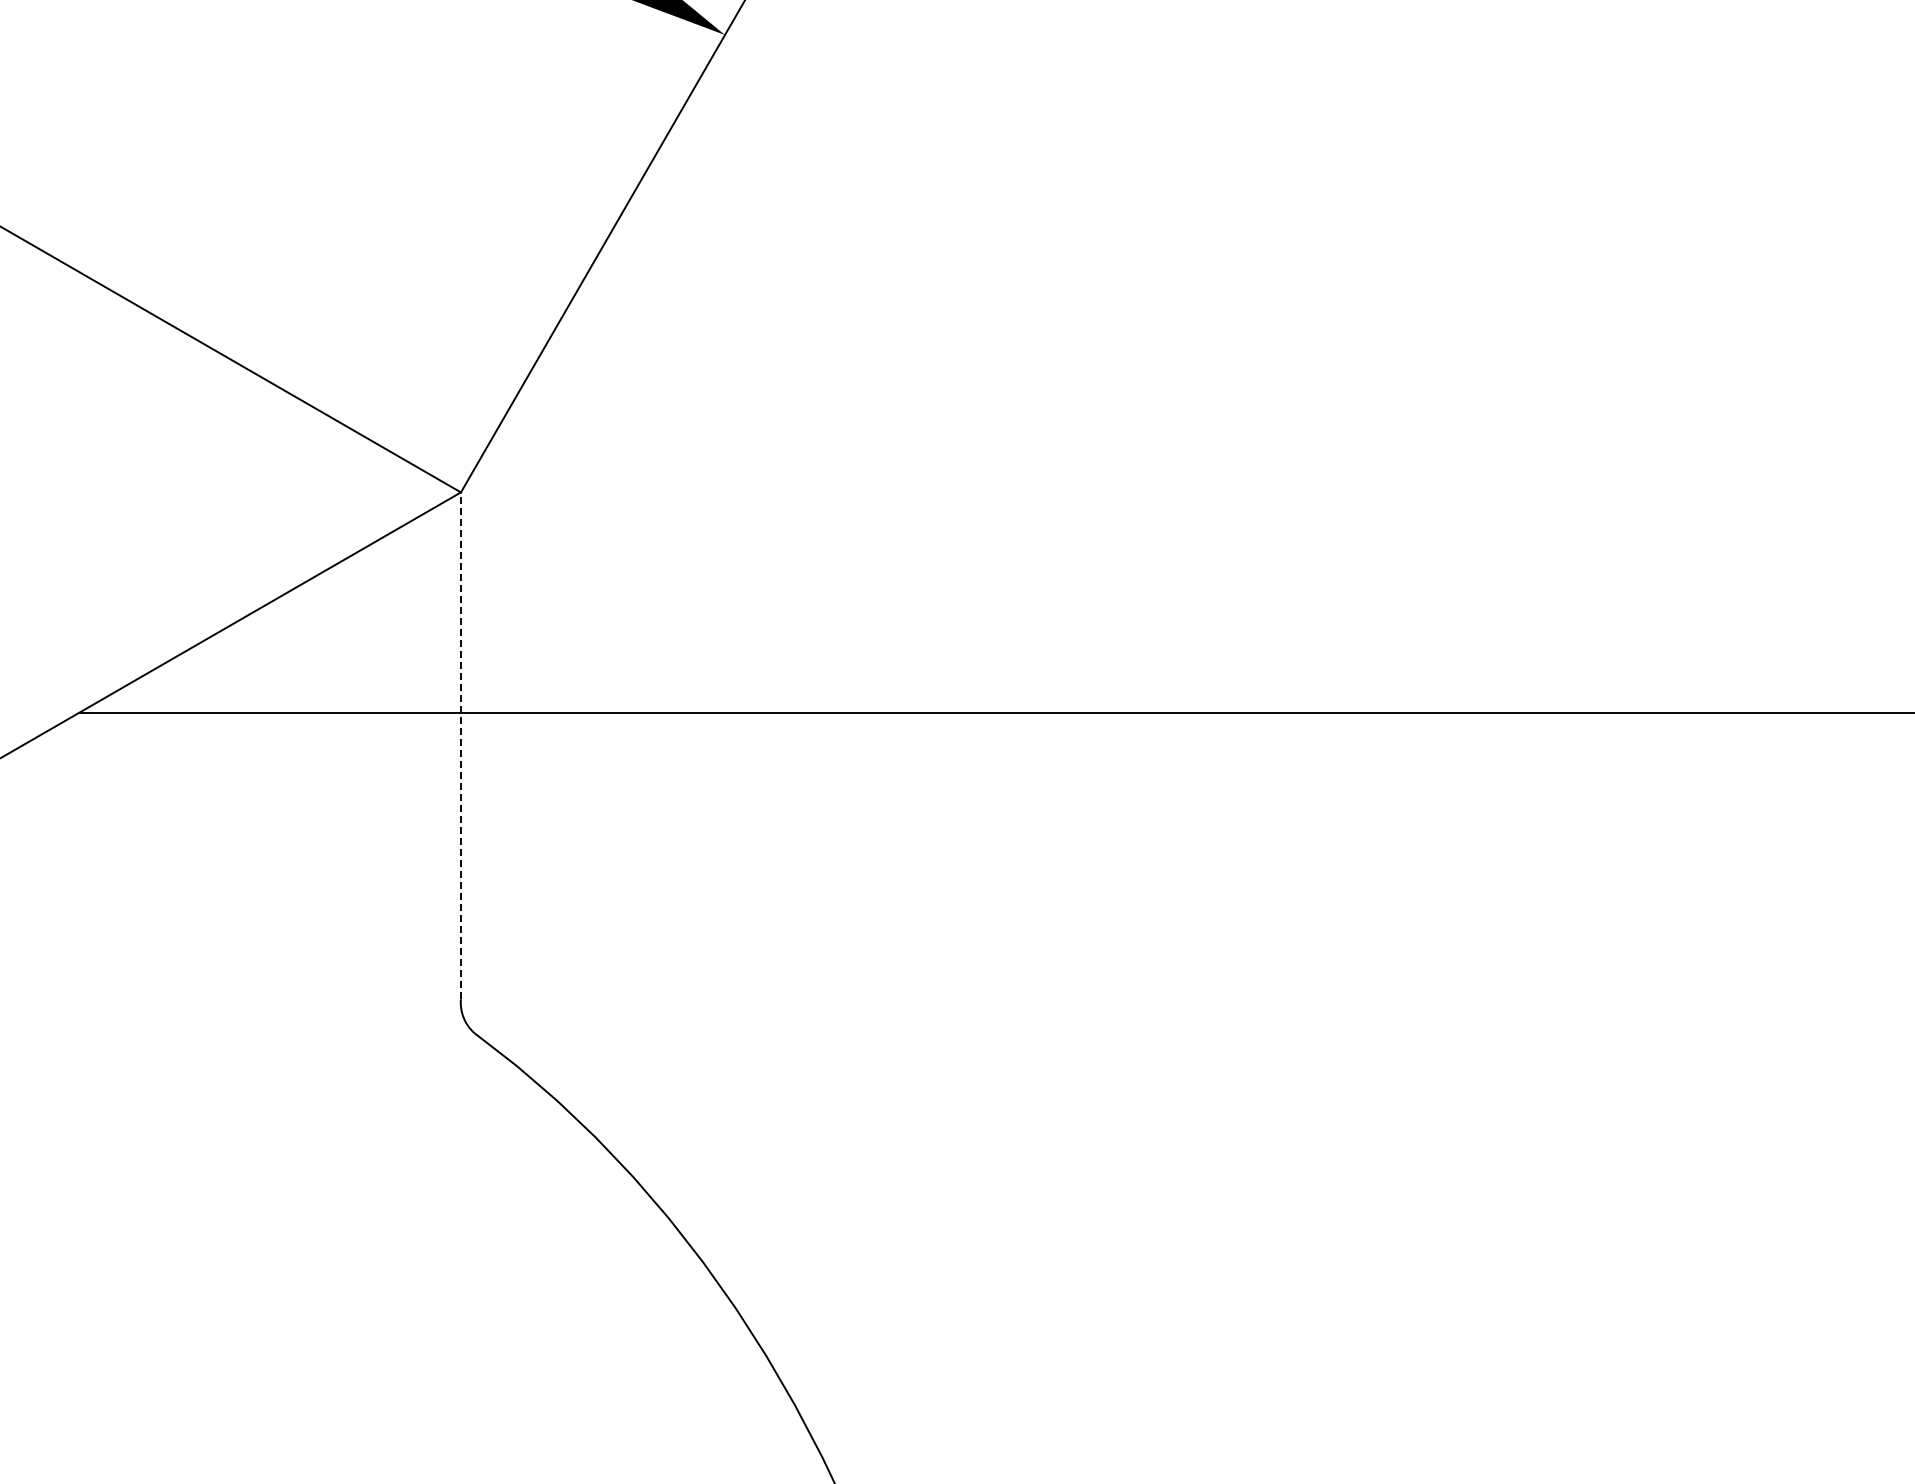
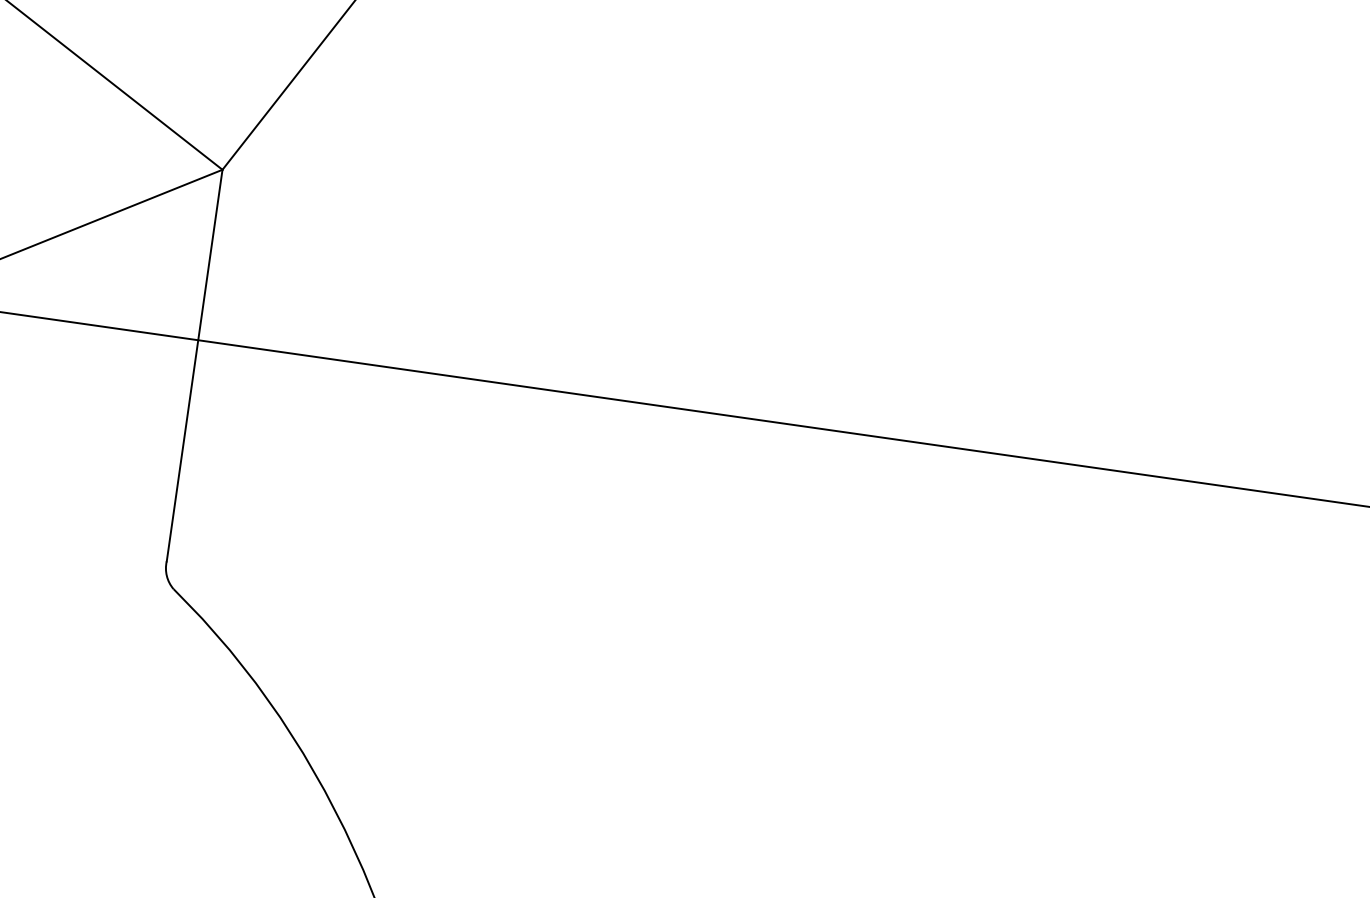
line: (460, 745) -> (194, 365), dashed -> solid

